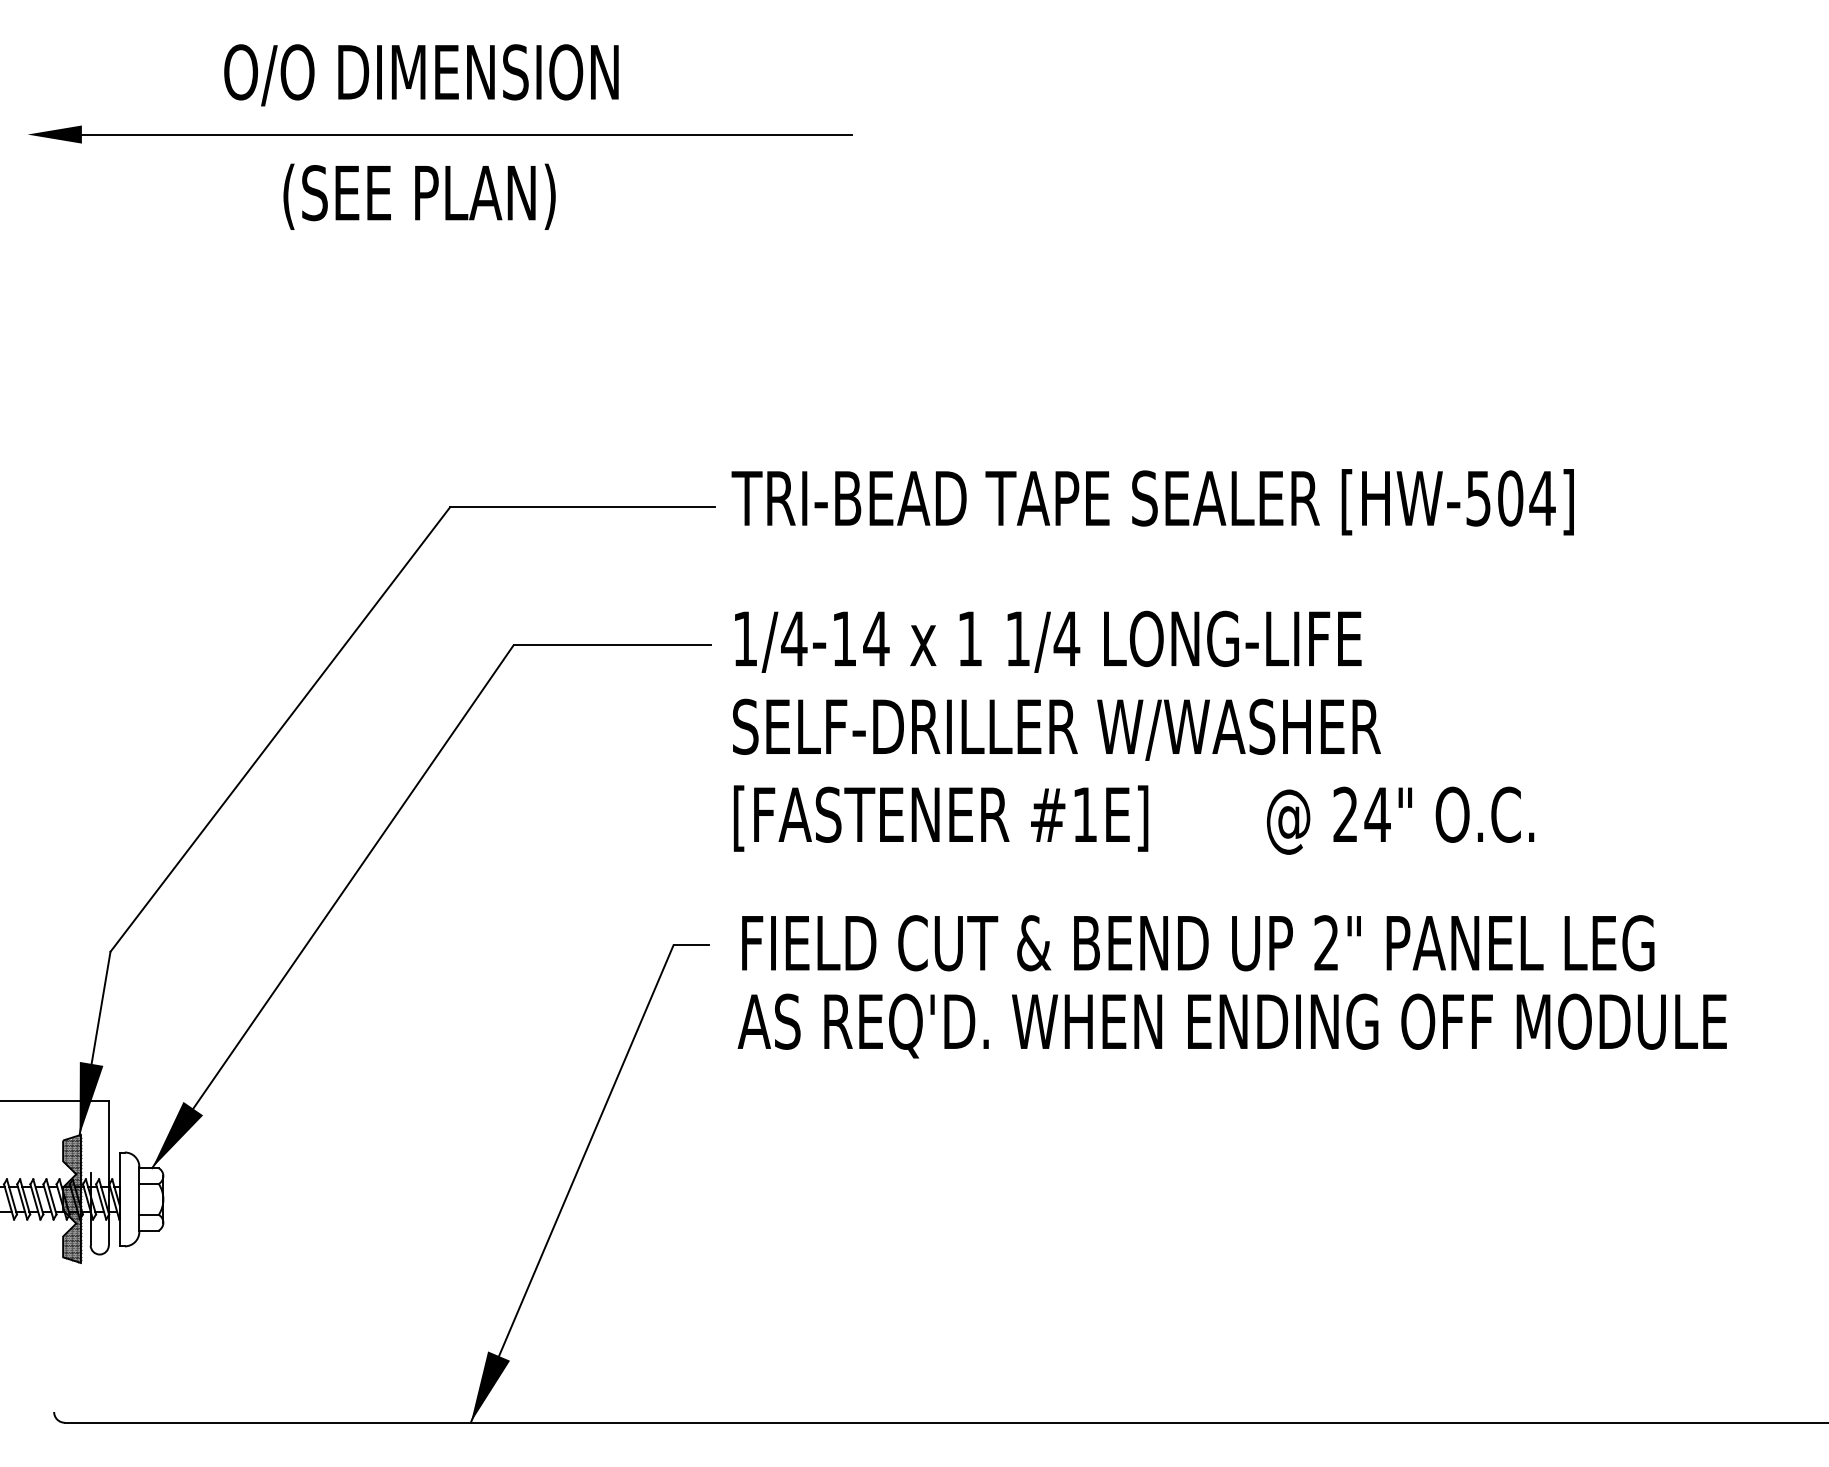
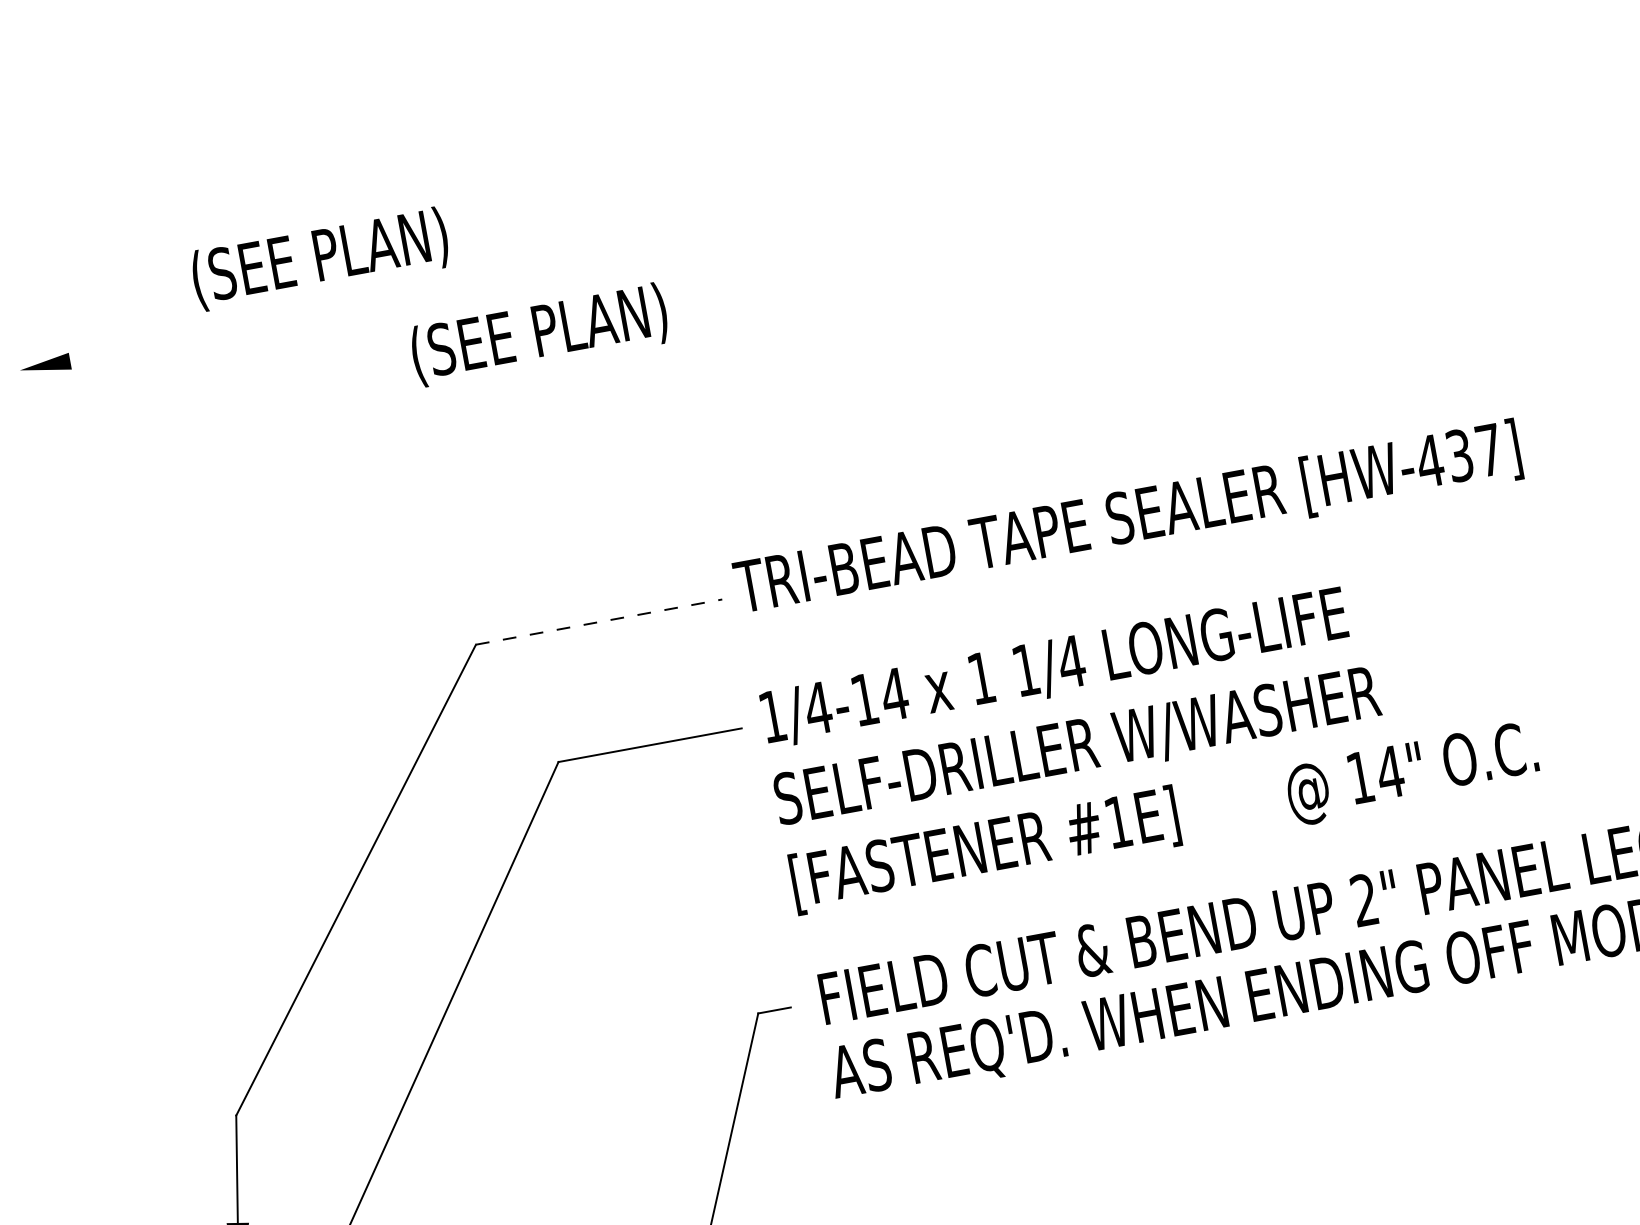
text: (421, 76) -> (375, 249), O/O DIMENSION -> (SEE PLAN)
line: (466, 134) -> (427, 295), removed
text: (419, 196) -> (539, 334), moved
text: (1510, 498) -> (1459, 455), [HW-504] -> [HW-437]
line: (582, 507) -> (599, 622), solid -> dashed
text: (1345, 813) -> (1360, 776), 24" -> 14"

